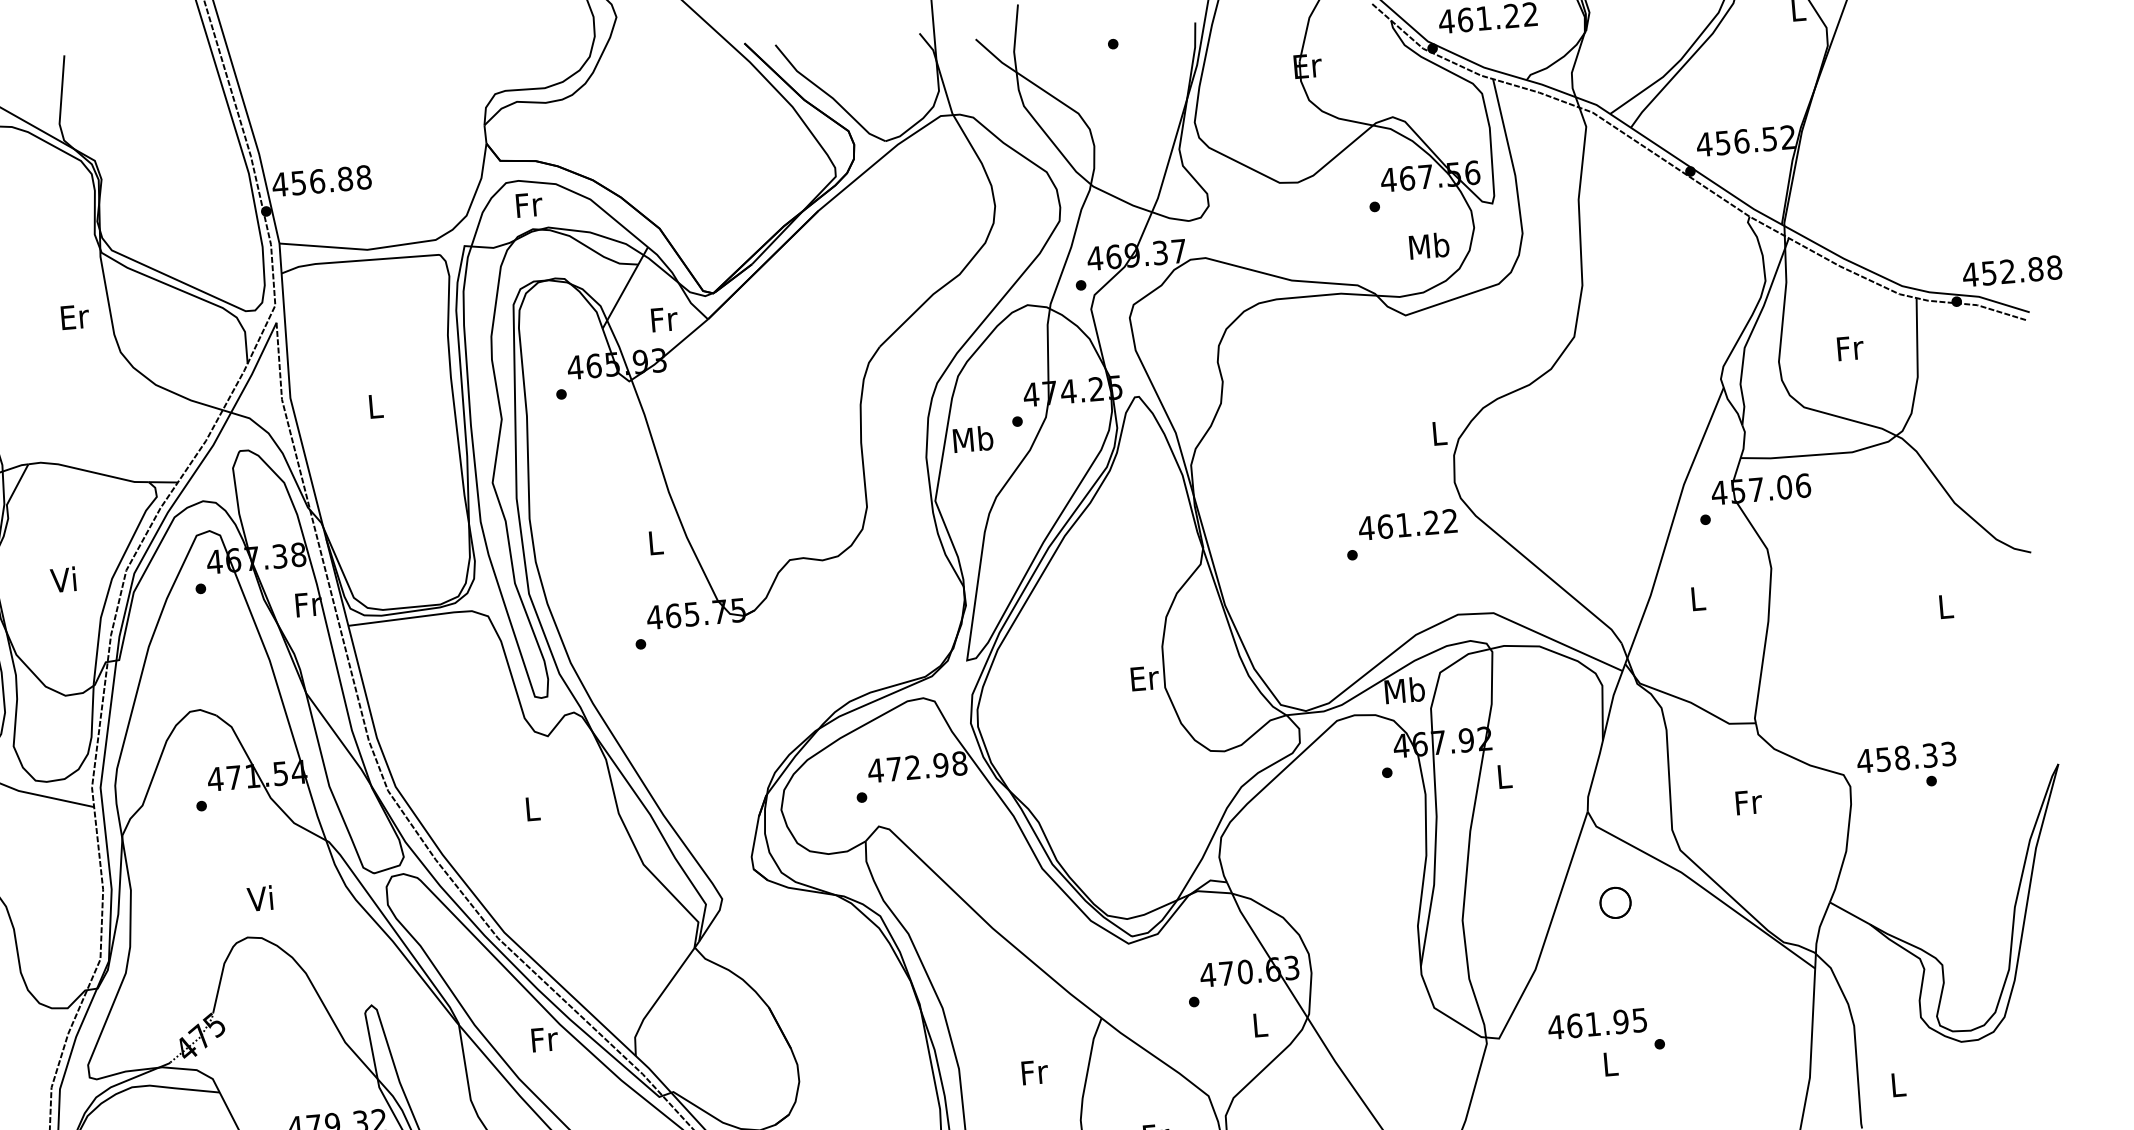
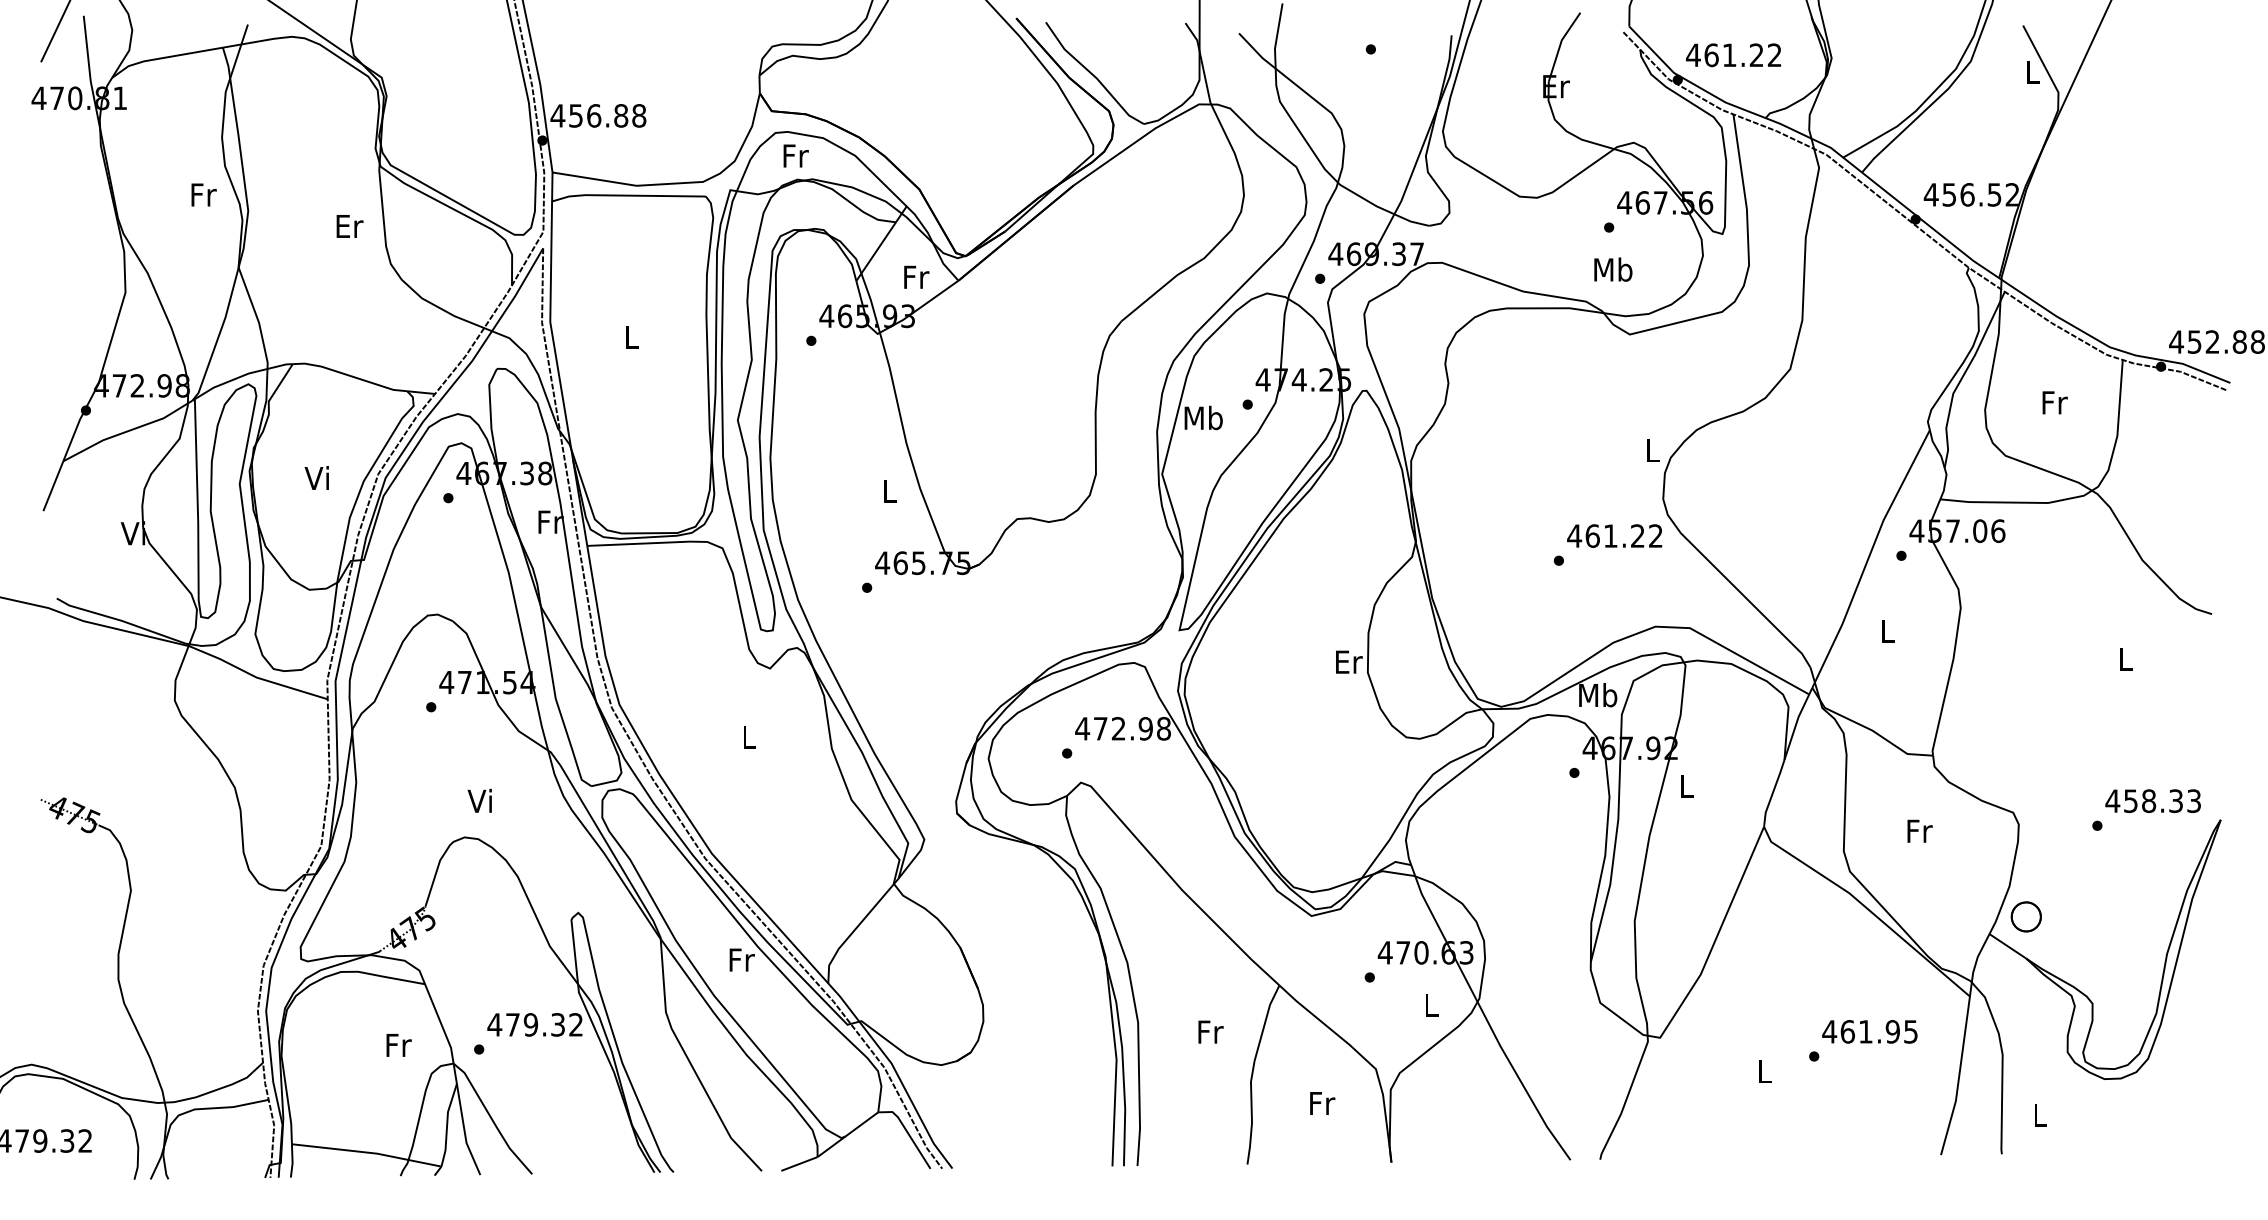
text: (1429, 245) -> (1613, 269), moved
text: (1905, 757) -> (2152, 800), moved
part: (1614, 902) -> (2025, 916), moved
text: (1596, 1023) -> (1869, 1031), moved

